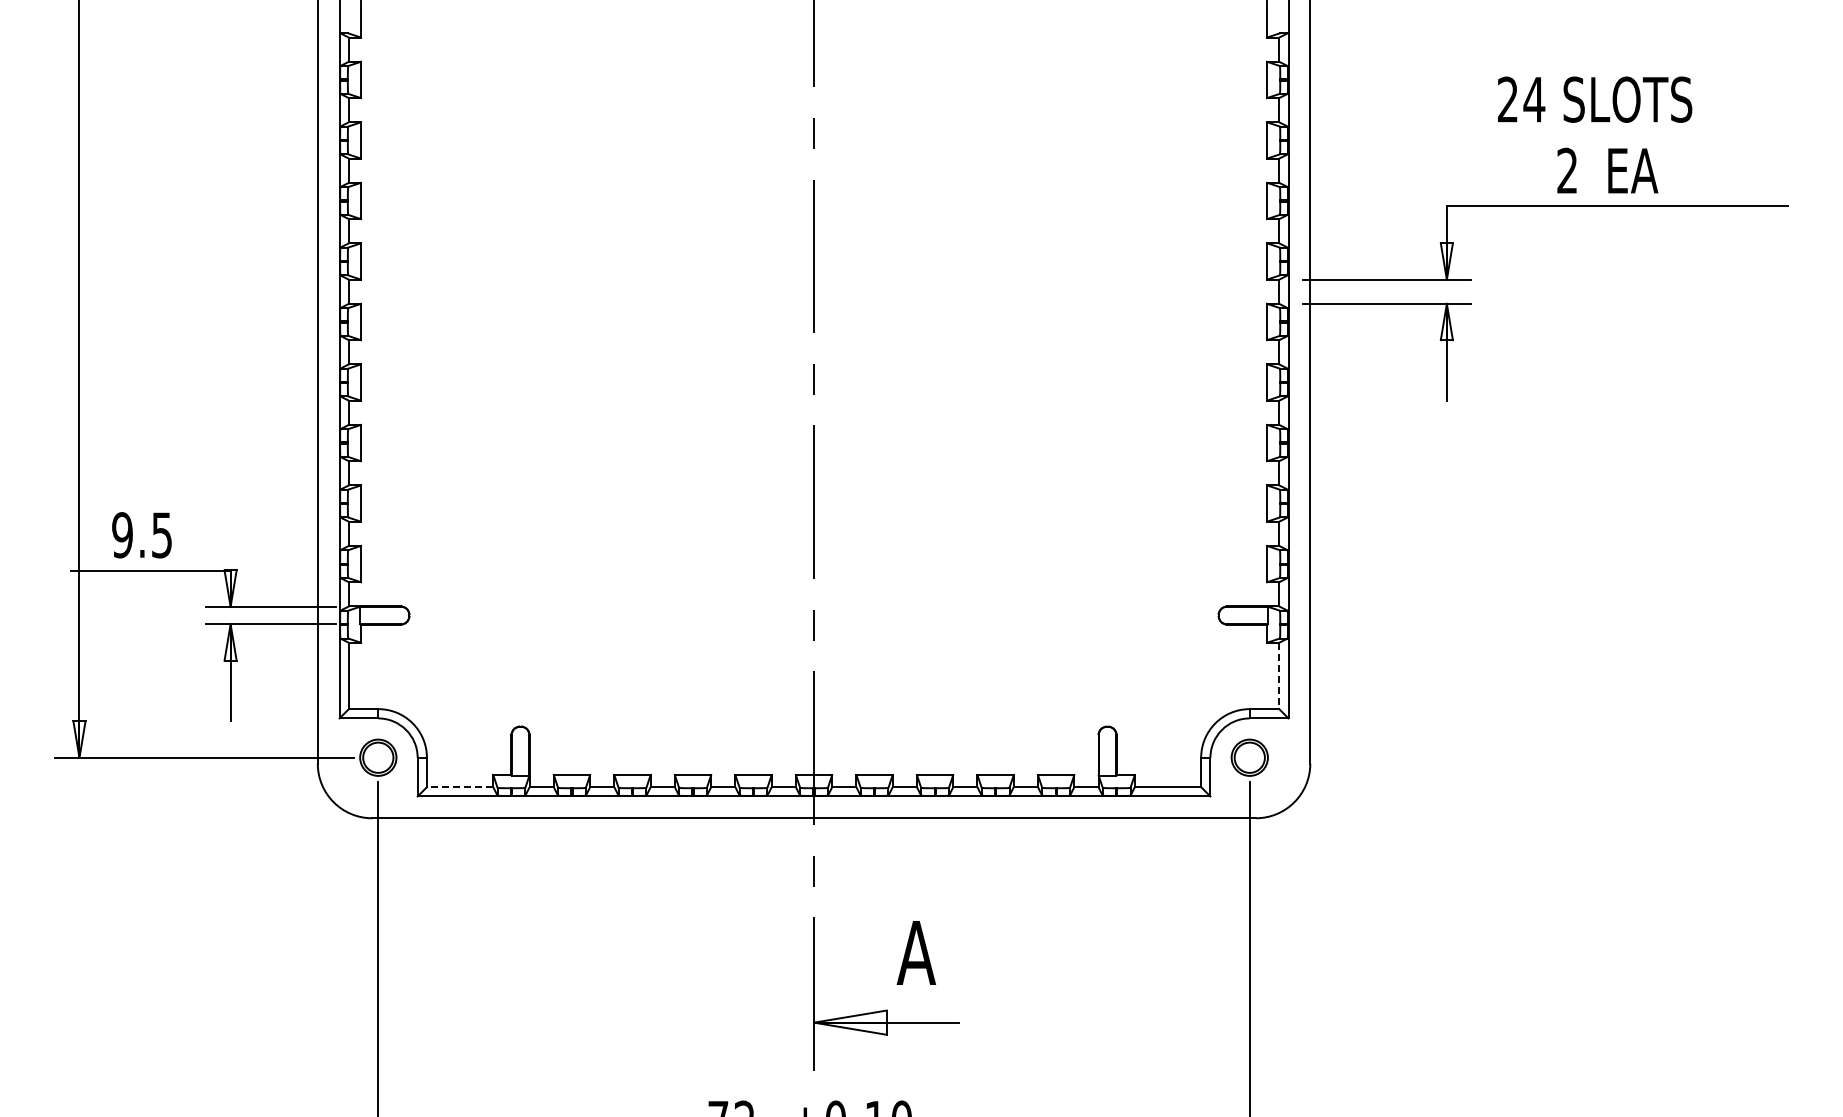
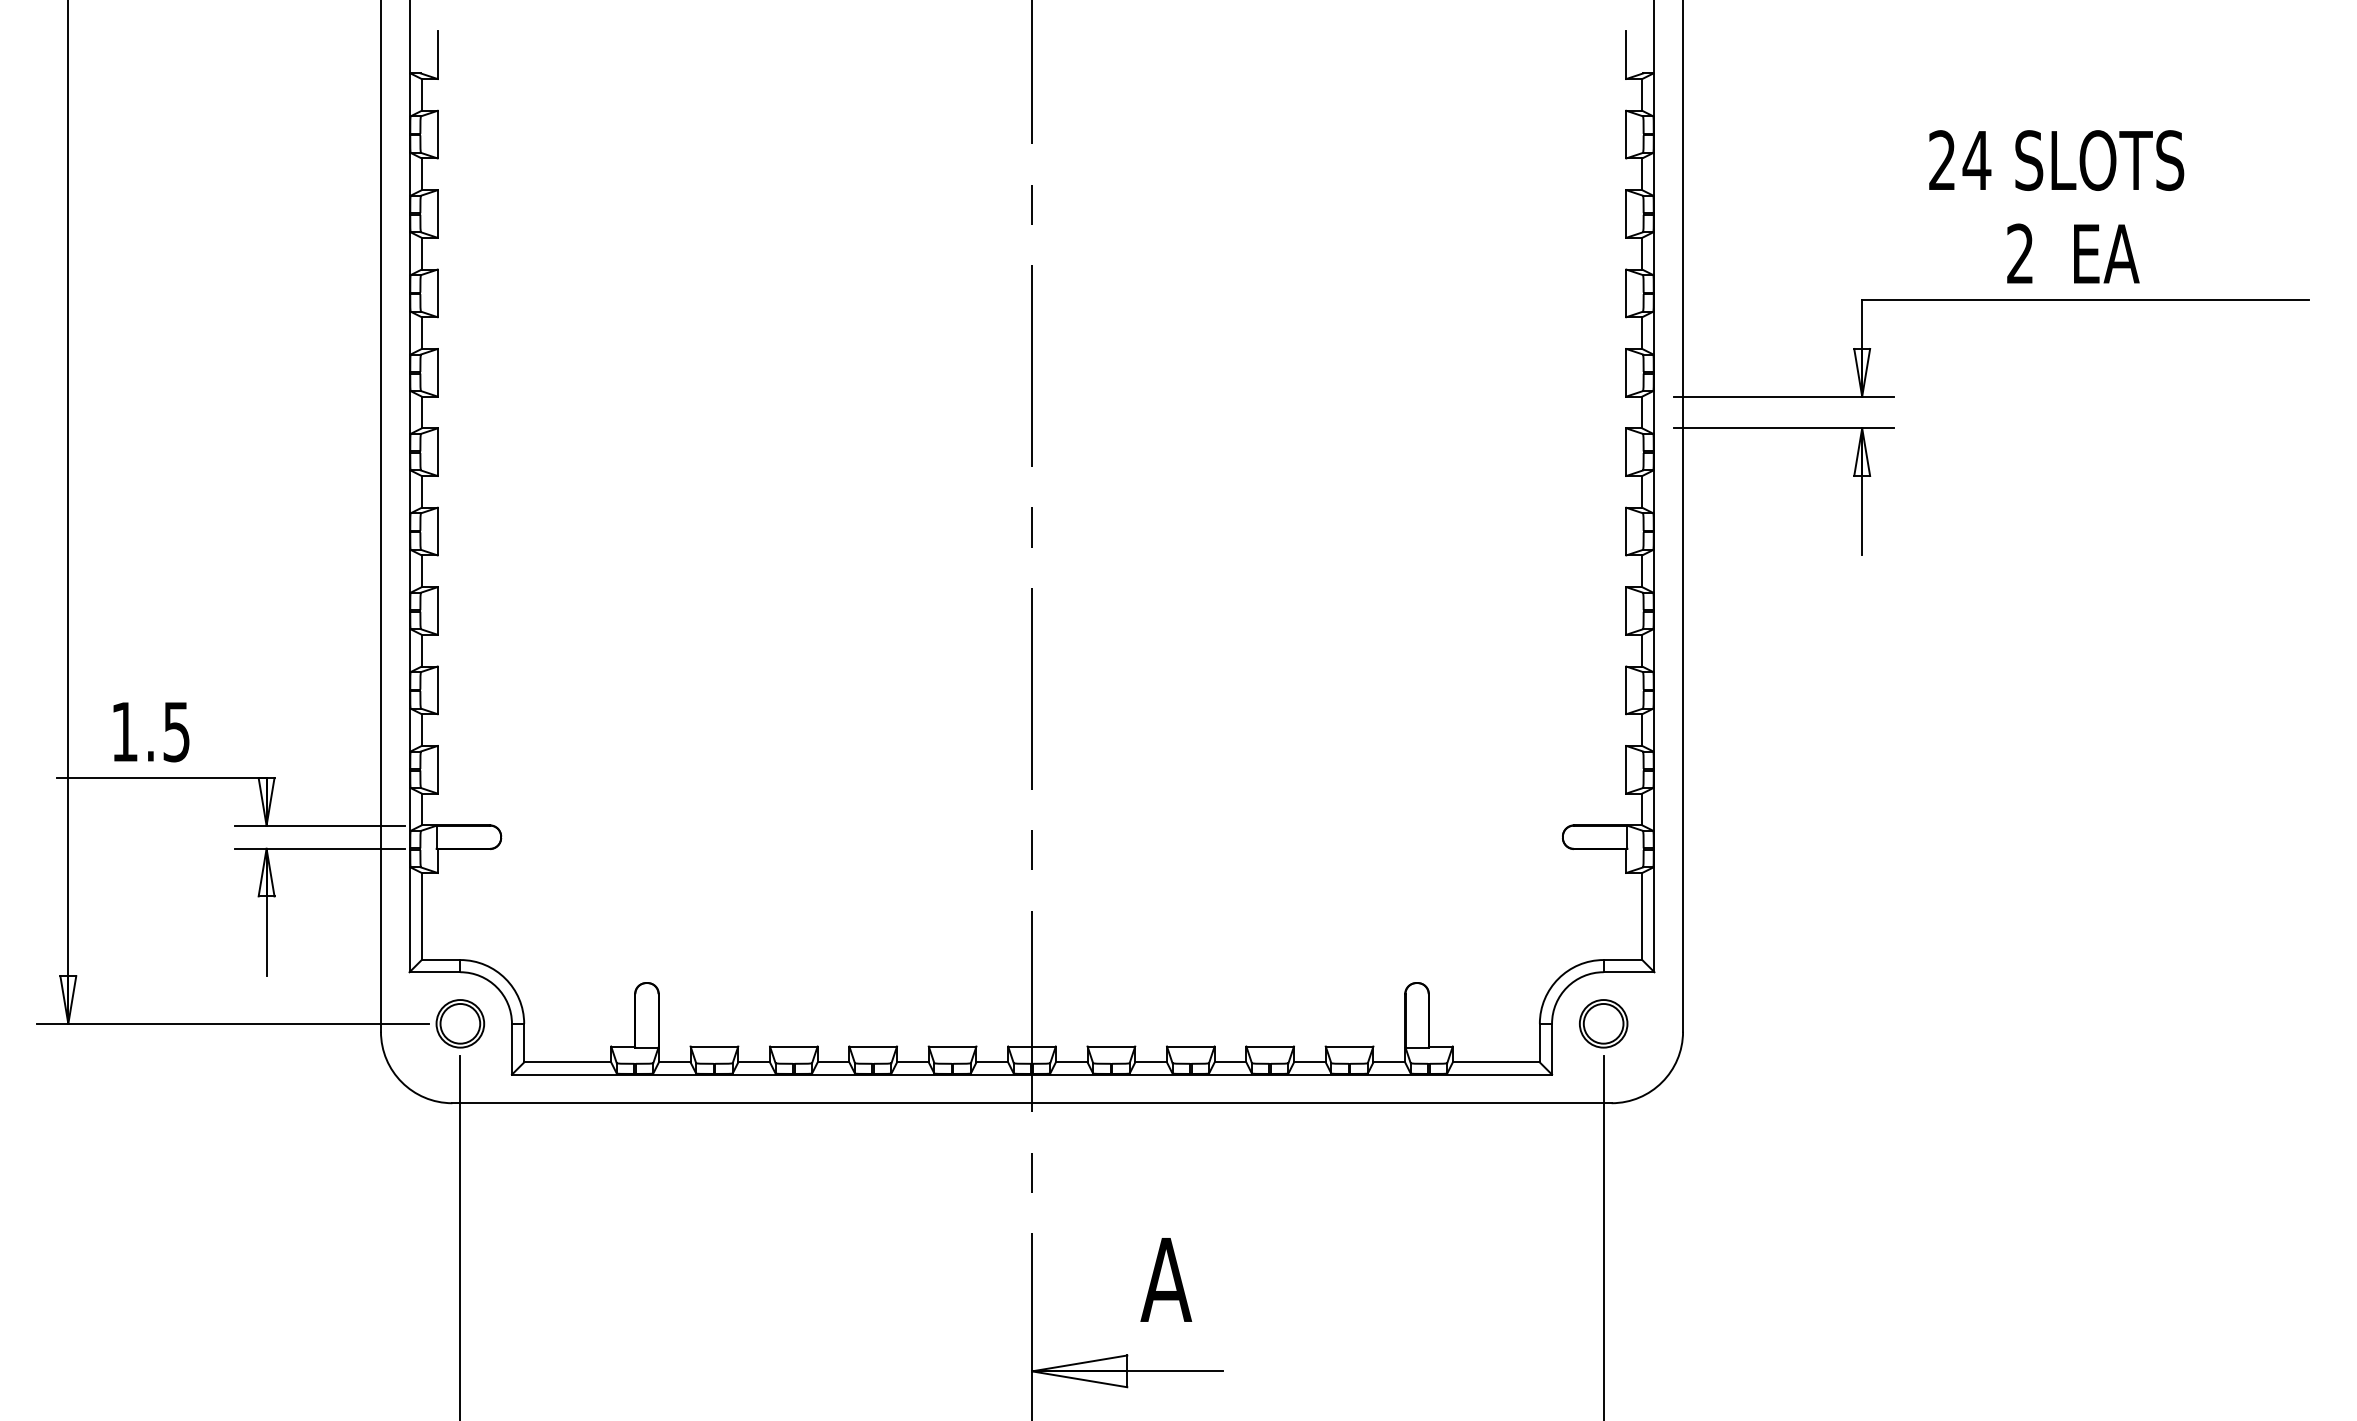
text: (122, 535) -> (124, 732), 9.5 -> 1.5
line: (1279, 676) -> (1642, 917), dashed -> solid
line: (459, 787) -> (566, 1062), dashed -> solid

